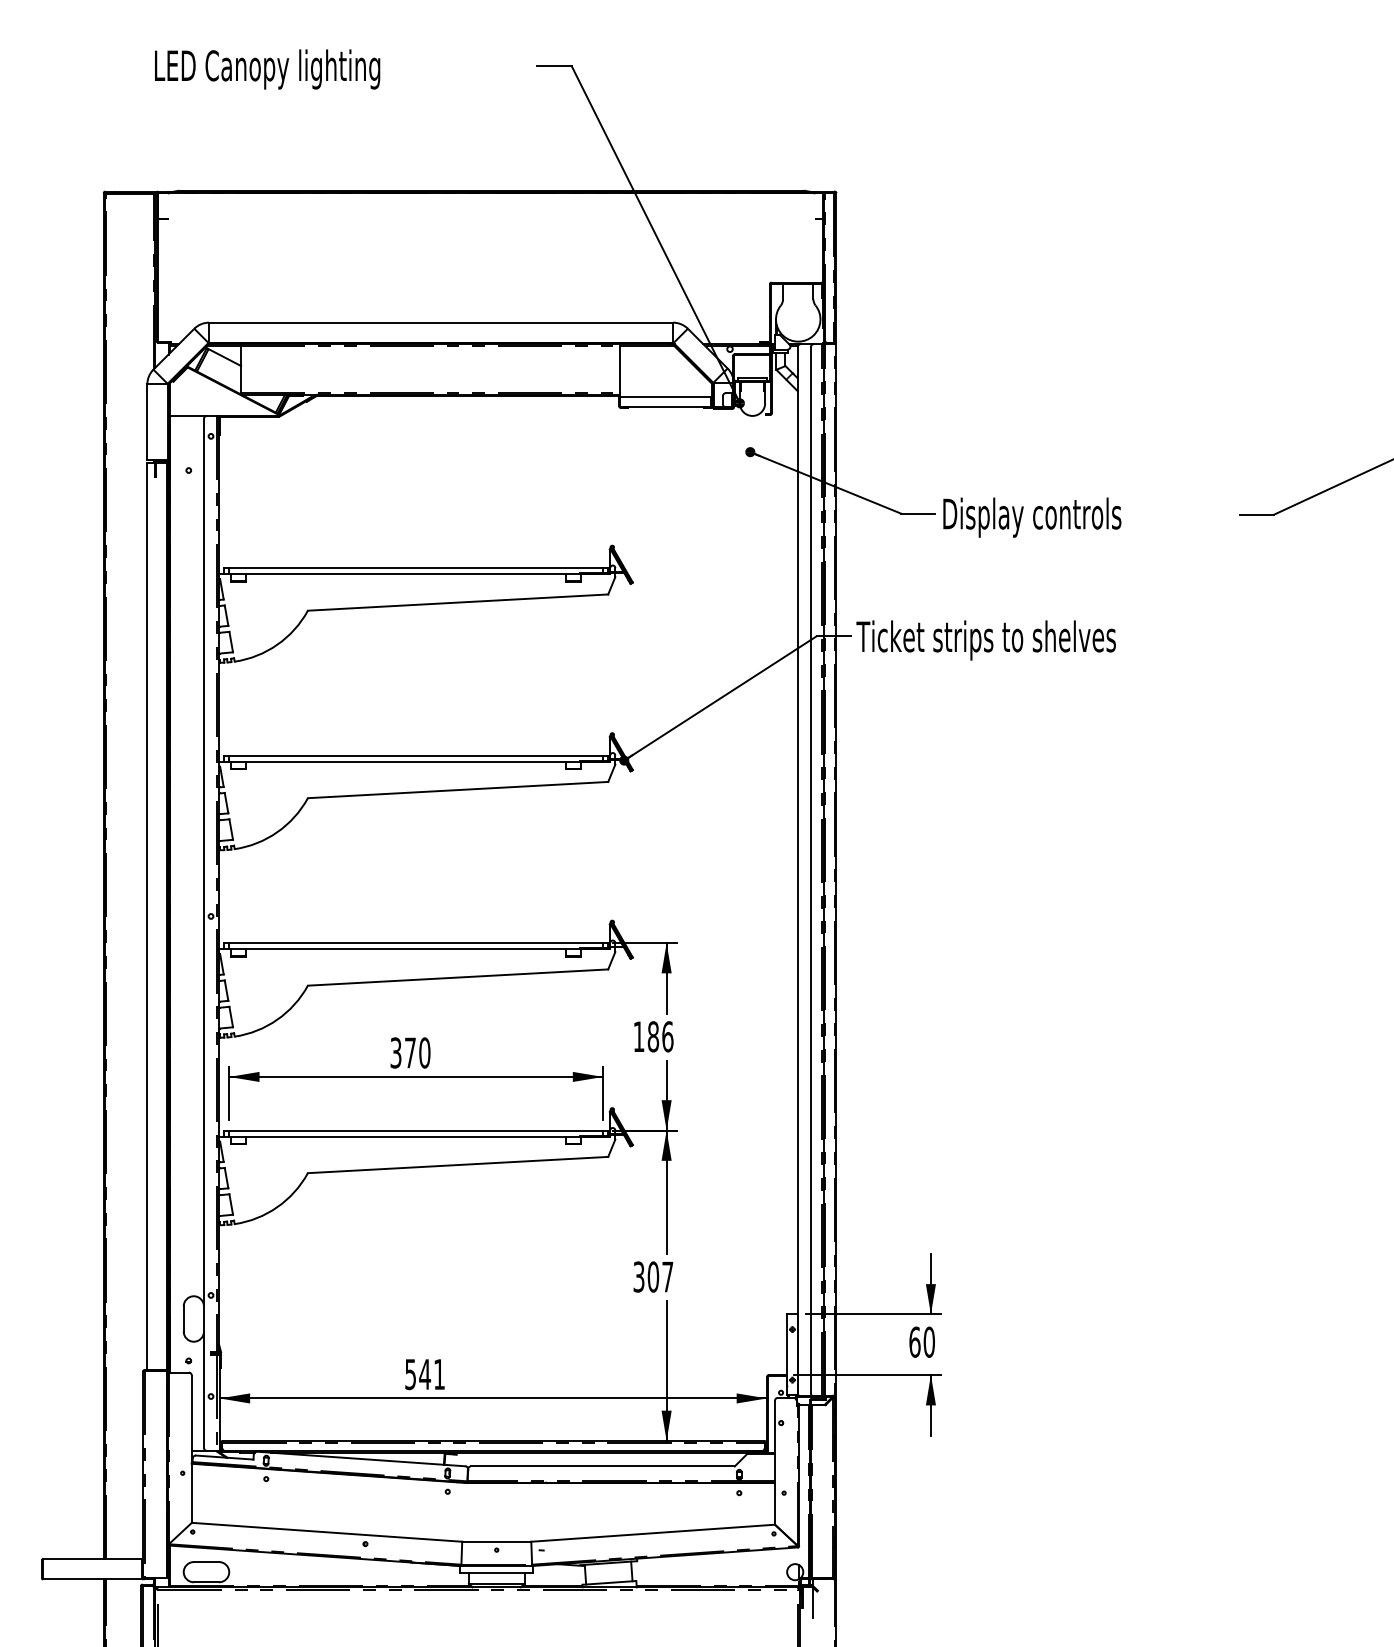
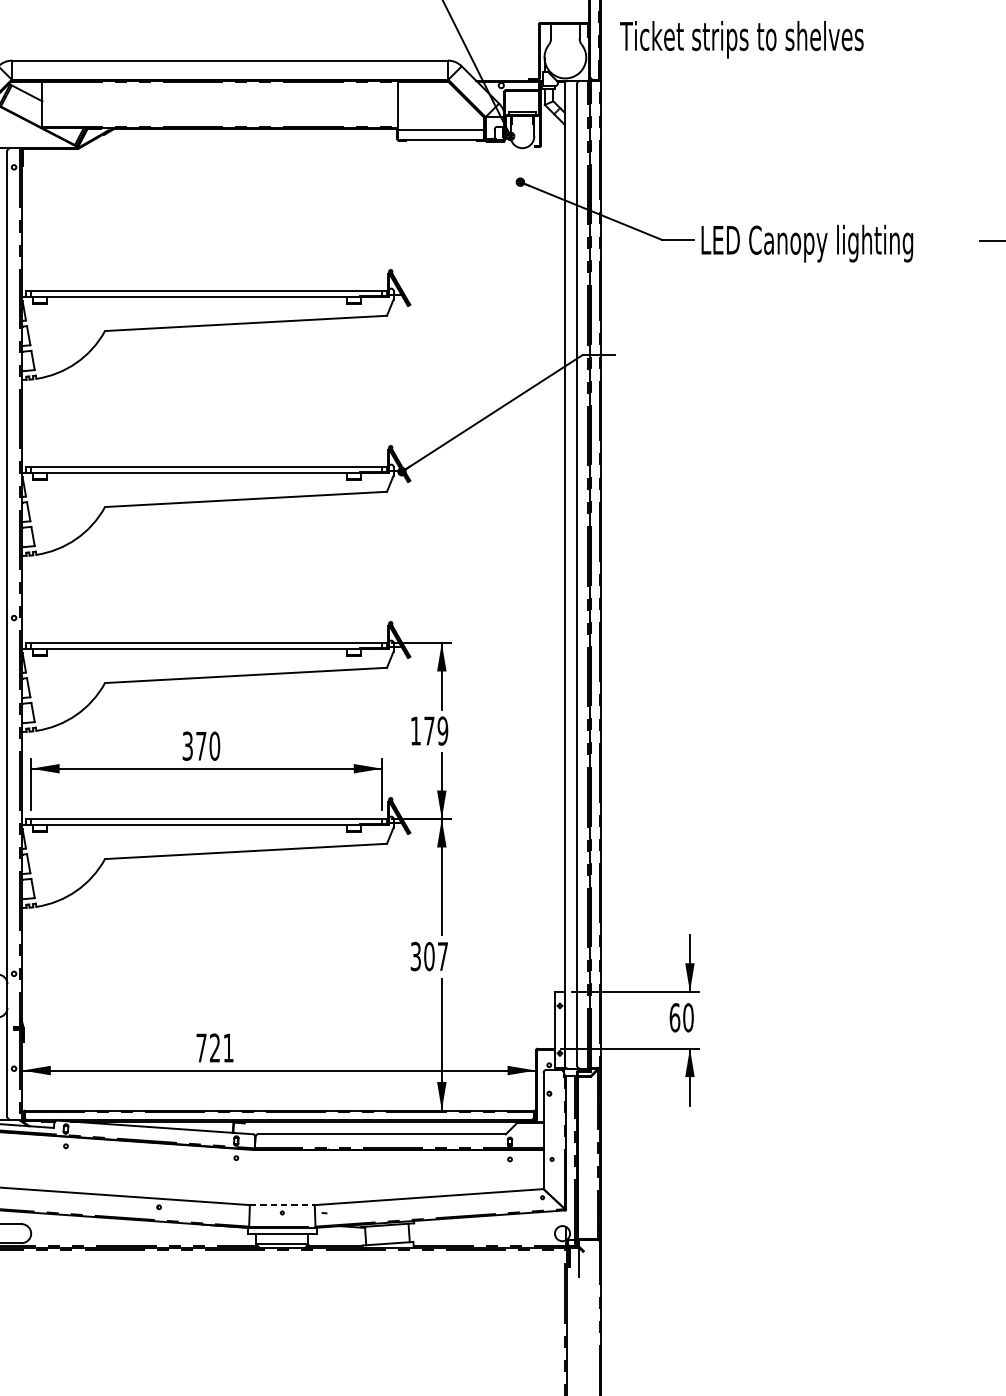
text: (1056, 517) -> (807, 243), Display controls -> LED Canopy lighting
text: (985, 640) -> (741, 39), moved
text: (660, 1036) -> (436, 730), 186 -> 179
text: (418, 1374) -> (208, 1048), 541 -> 721
line: (496, 1541) -> (282, 1204), solid -> dashed

